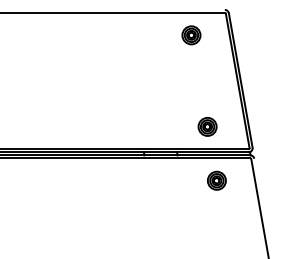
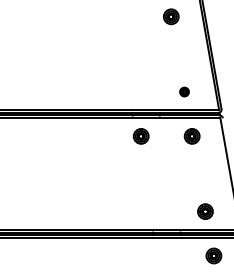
part: (207, 126) -> (184, 91), size x0.6
part: (154, 180) -> (140, 136), added

